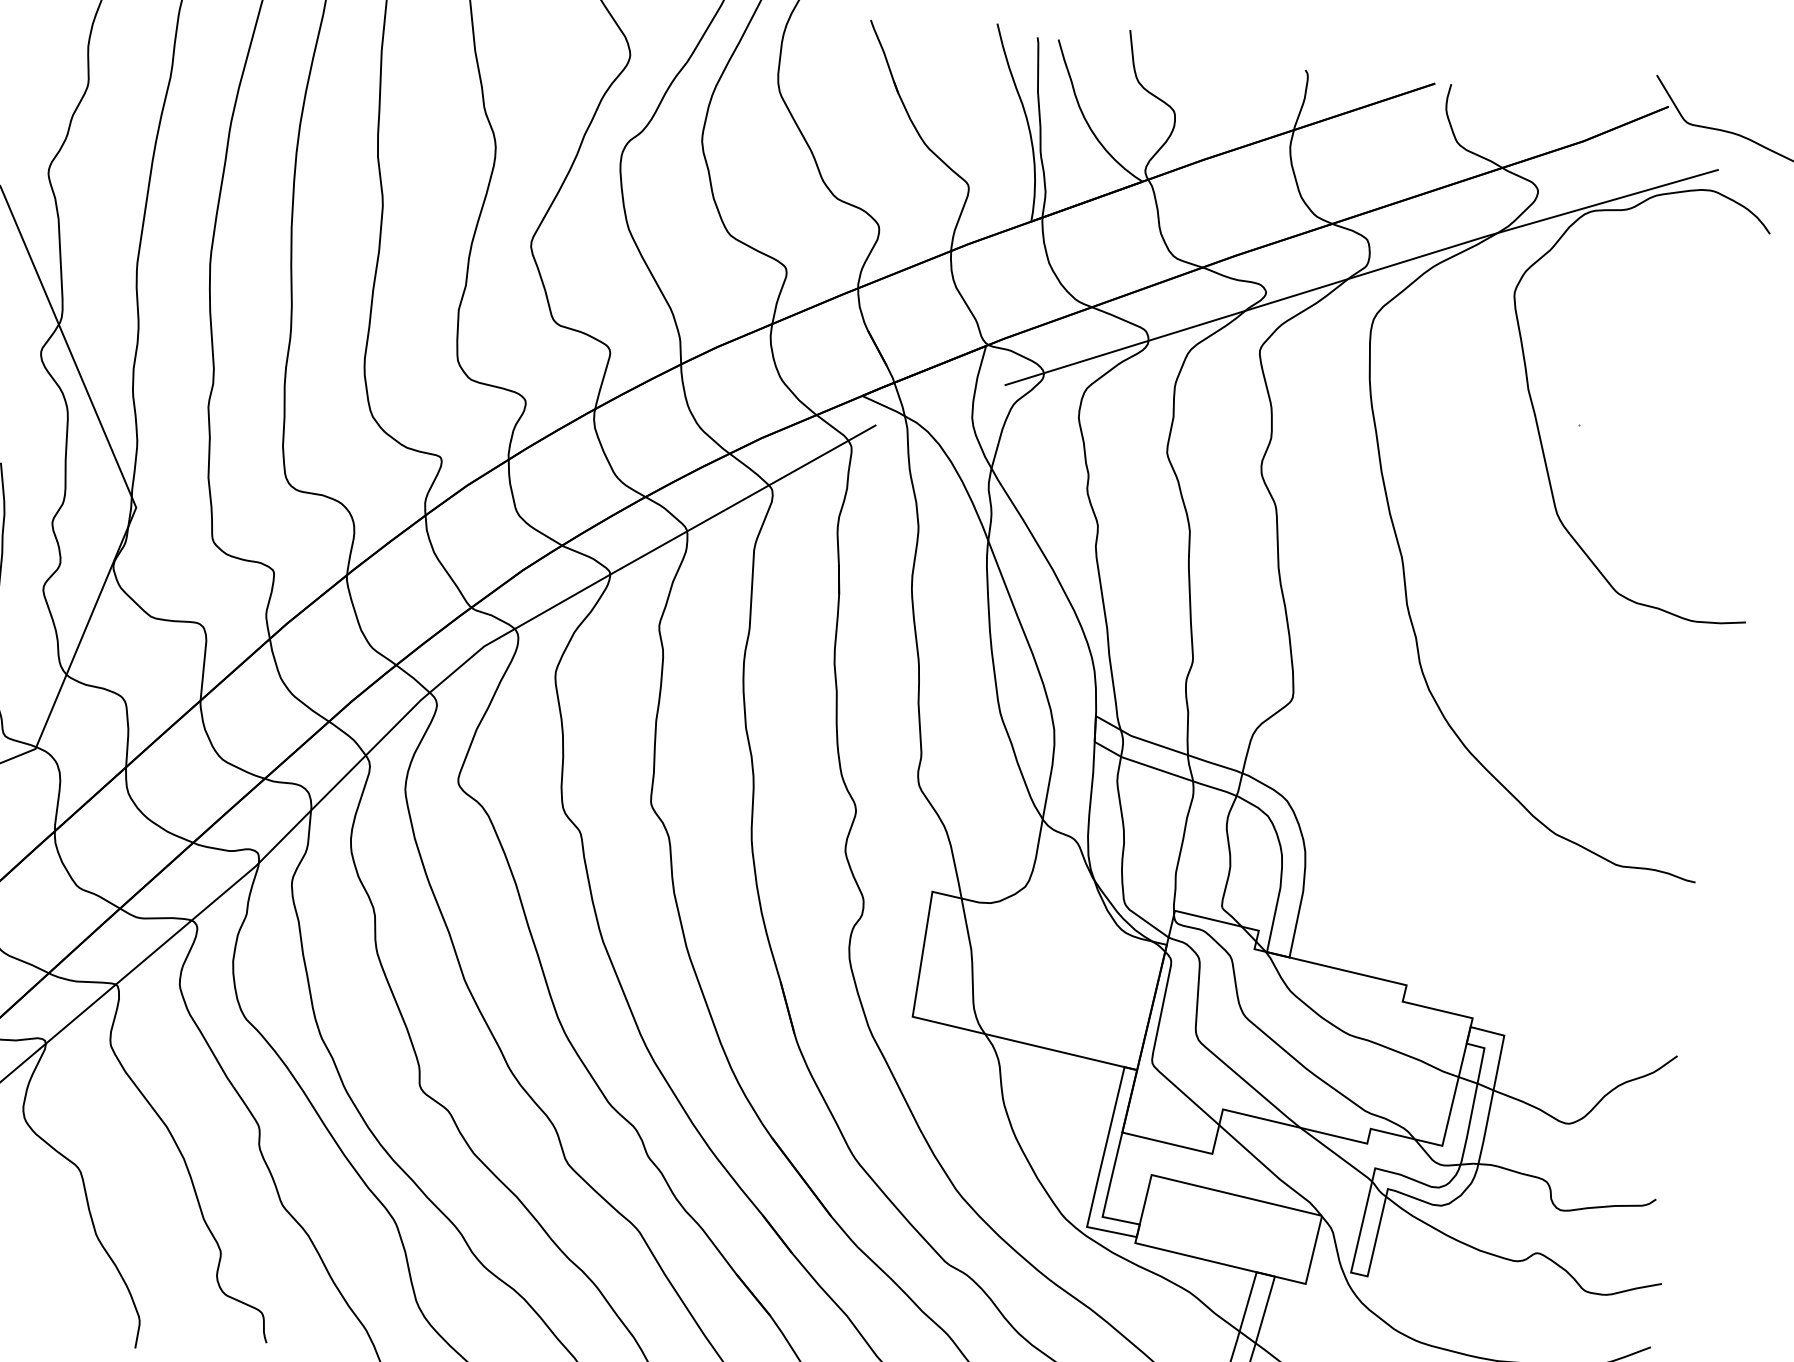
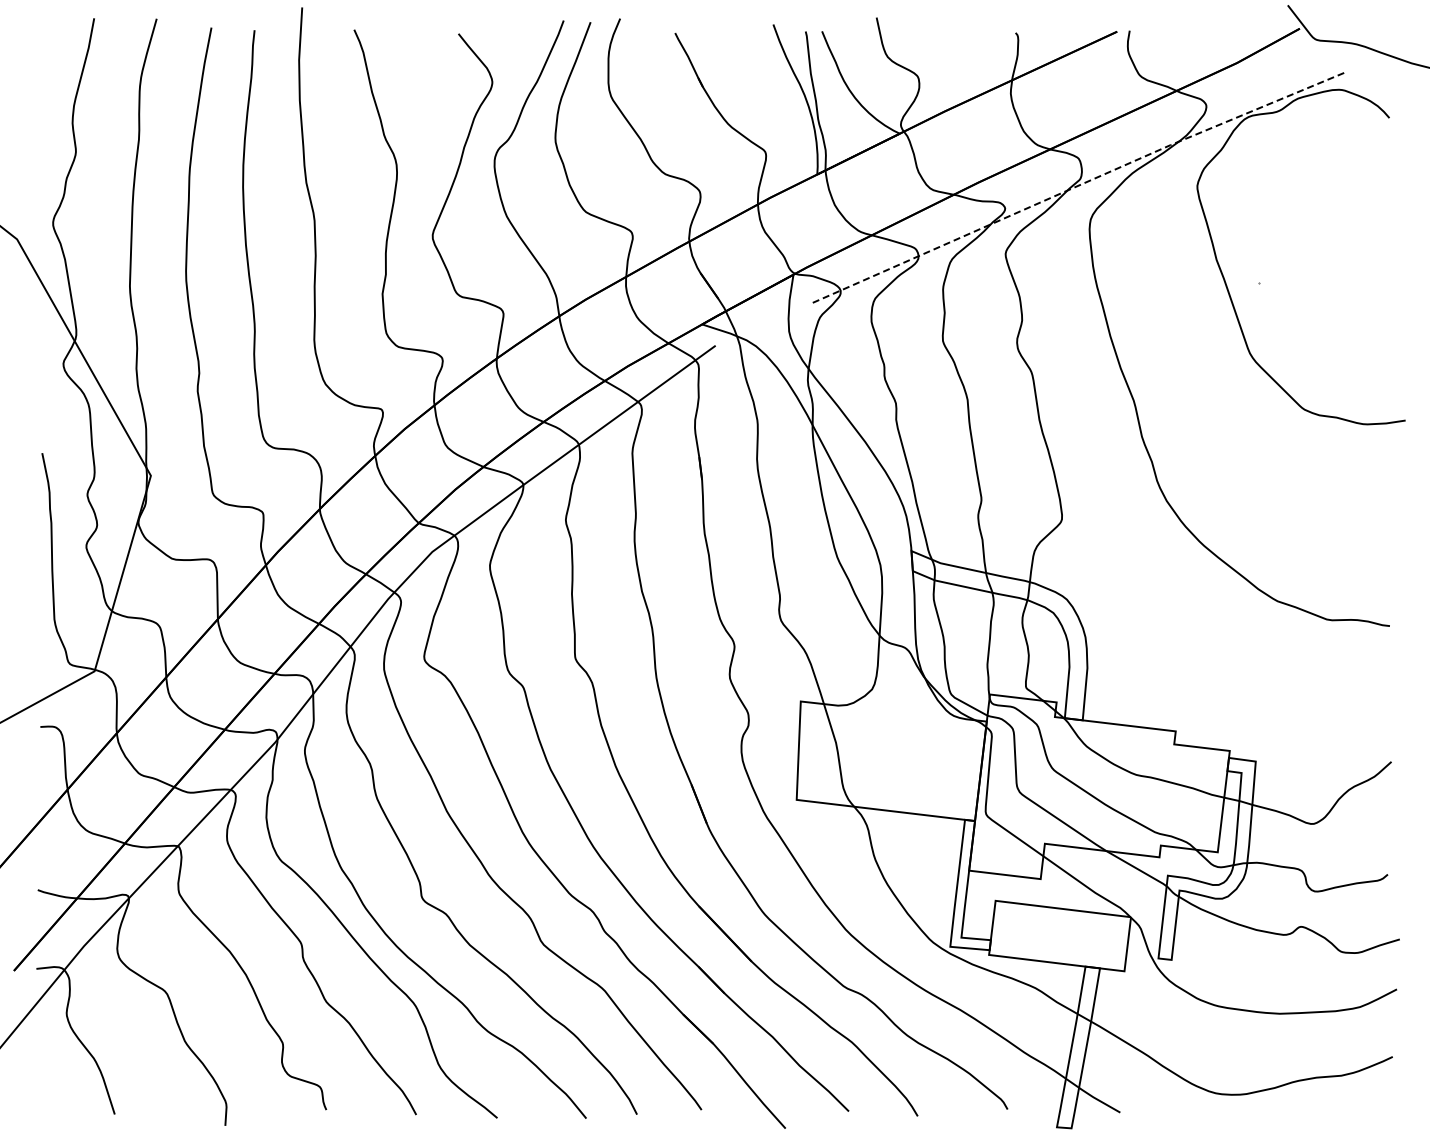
line: (1361, 275) -> (1077, 186), solid -> dashed

